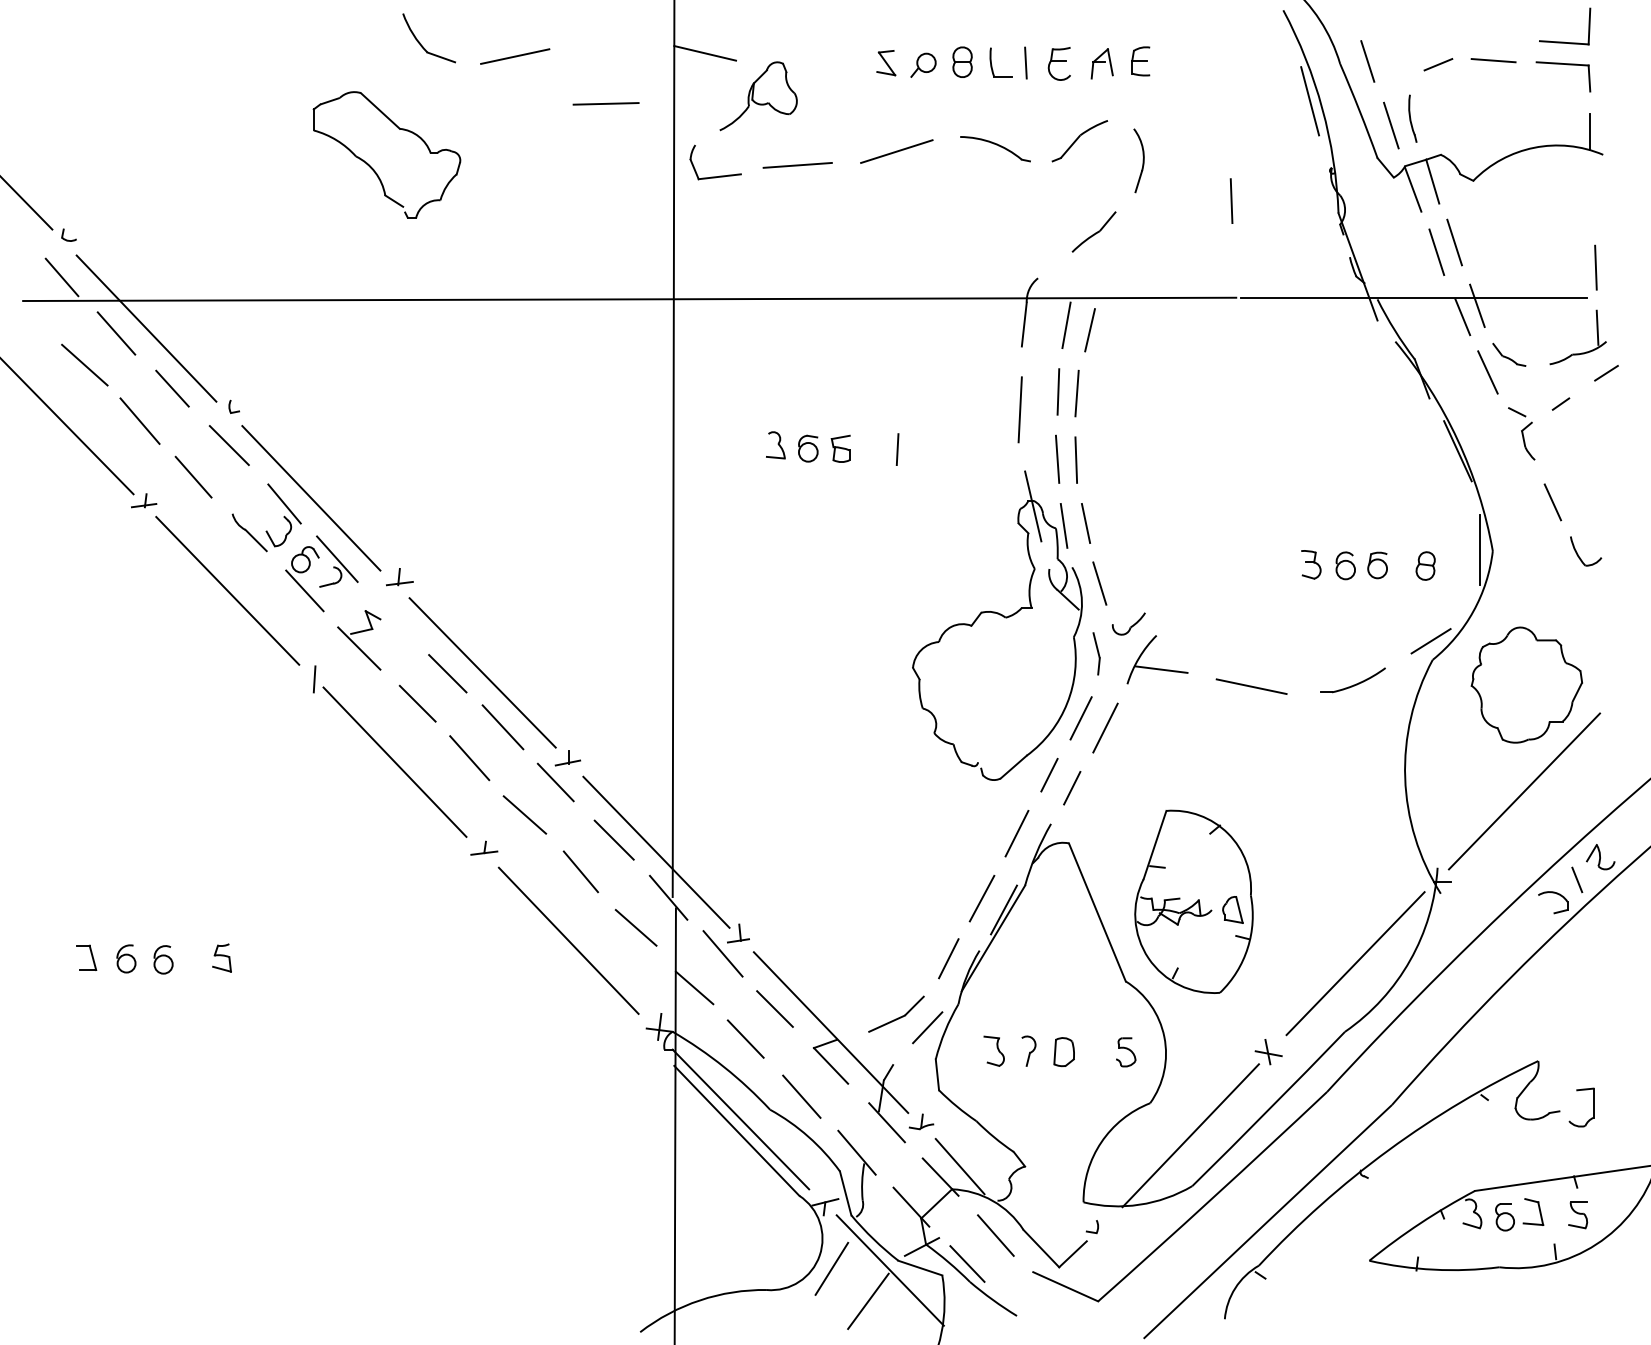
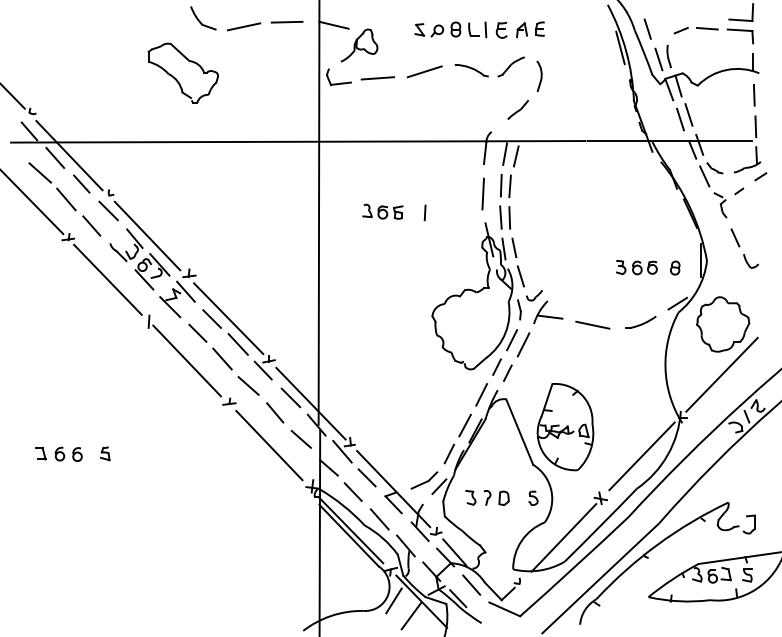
line: (604, 102) -> (286, 21), moved
line: (1232, 201) -> (754, 95), moved
line: (391, 615) -> (185, 291), added

